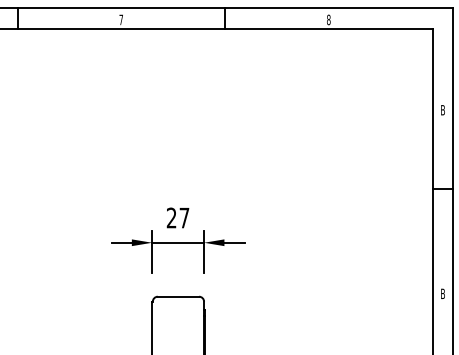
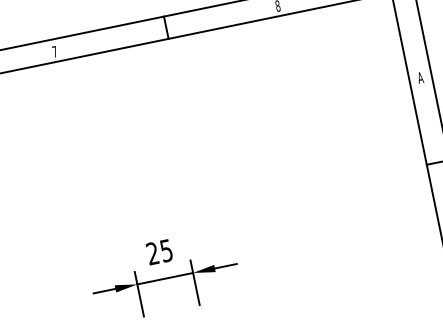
text: (442, 110) -> (420, 78), B -> A
text: (184, 218) -> (166, 251), 27 -> 25

